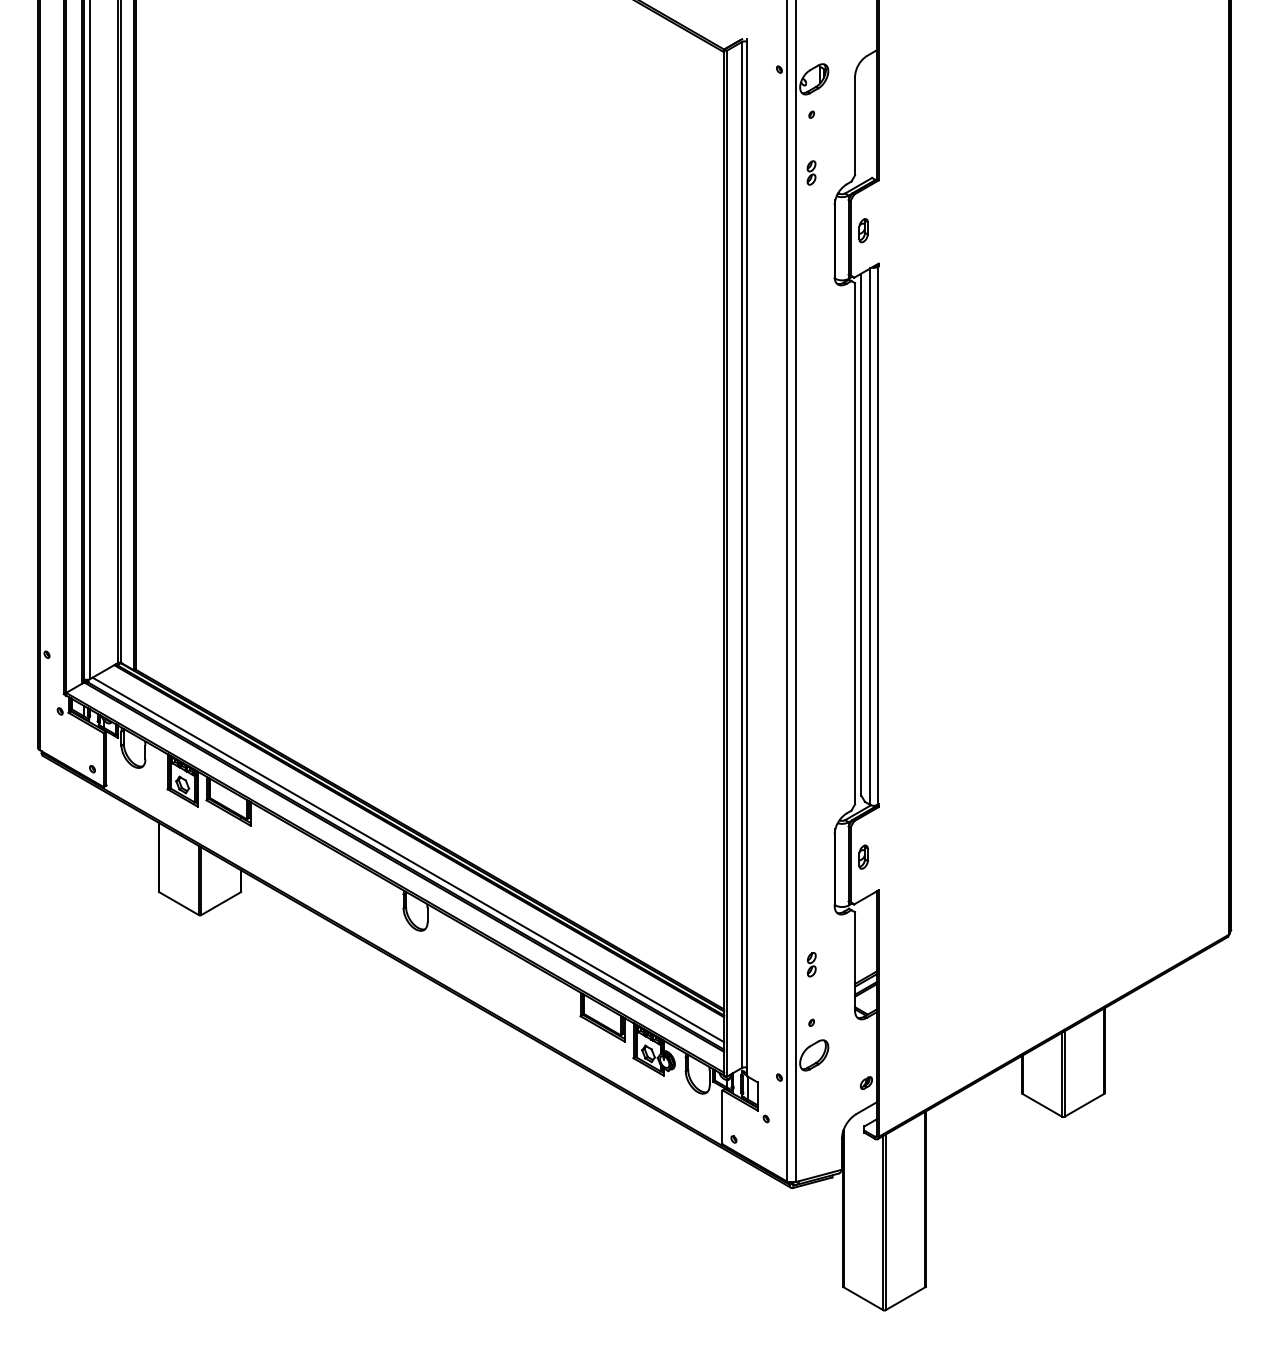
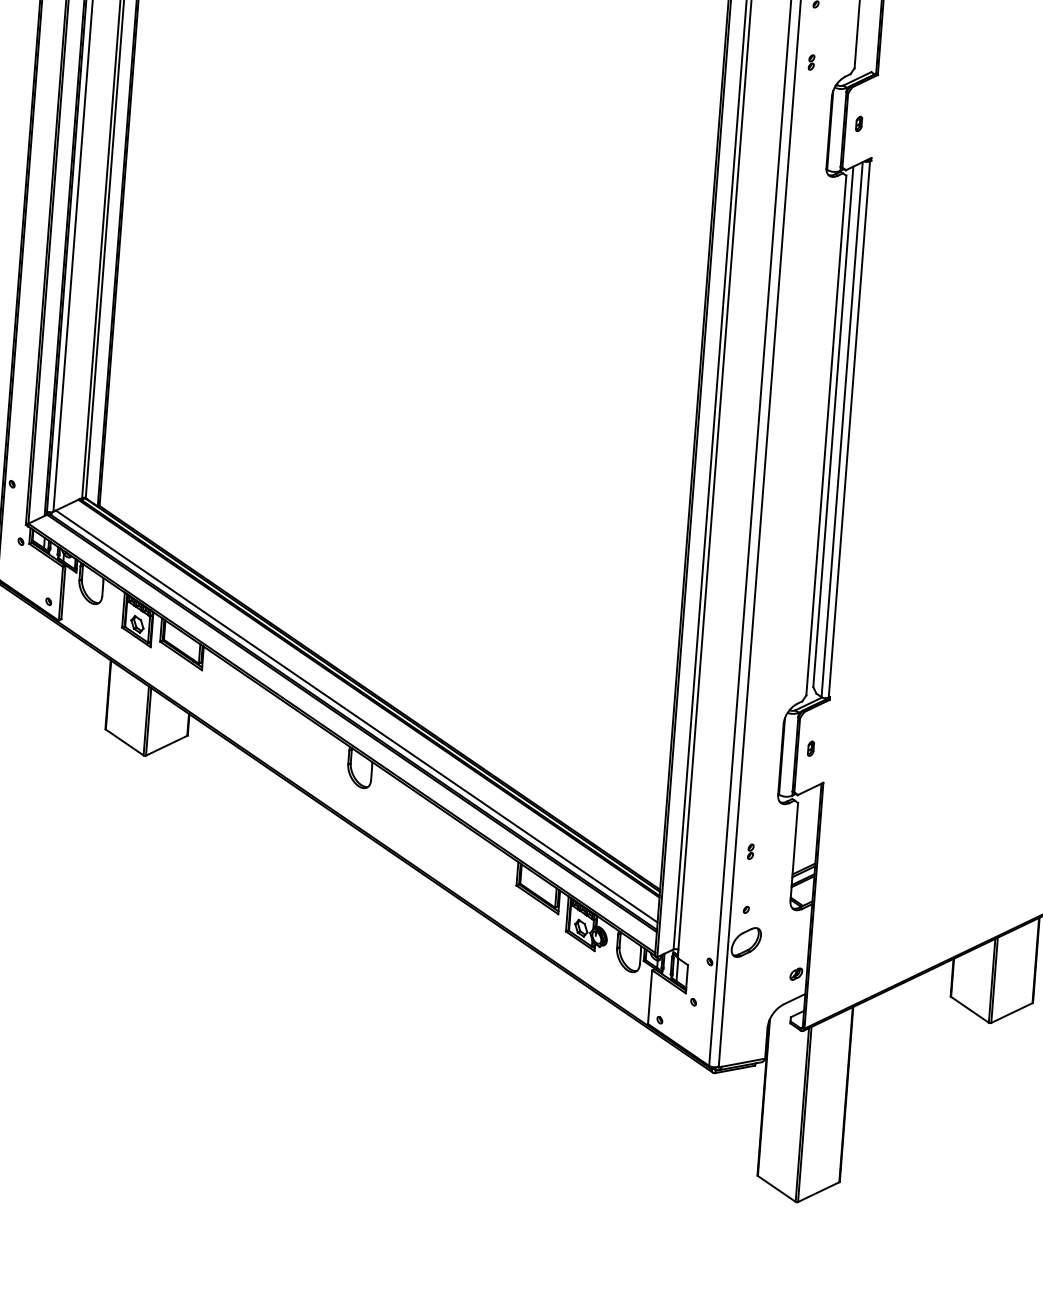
part: (811, 172) -> (811, 62), size x0.62
part: (863, 230) -> (858, 123), size x0.62
part: (863, 857) -> (810, 748), size x0.62
part: (811, 964) -> (750, 851), size x0.62

